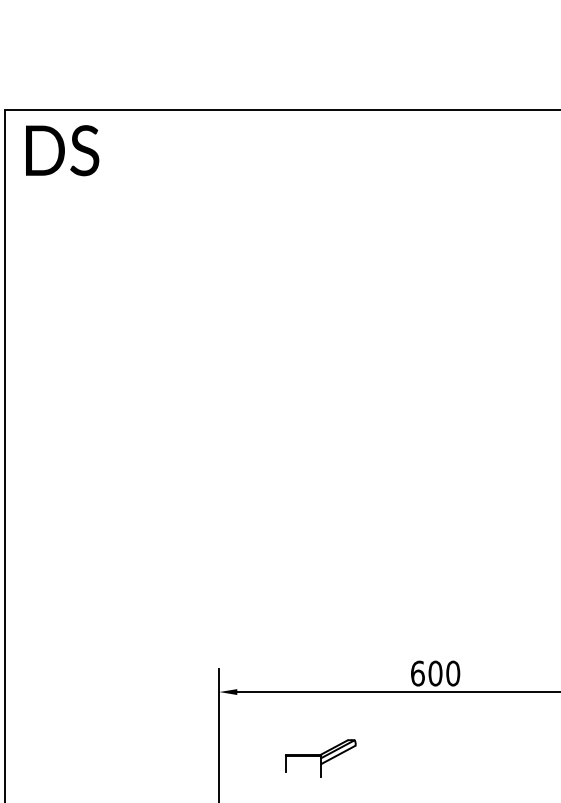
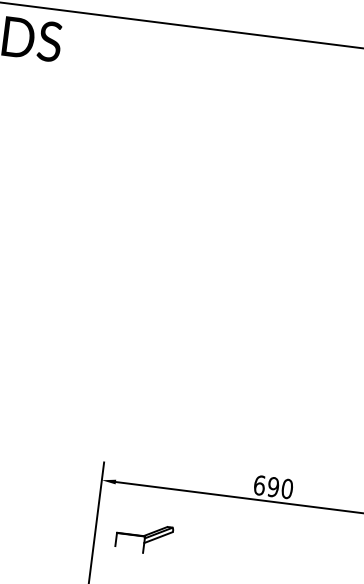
text: (435, 673) -> (273, 487), 600 -> 690
part: (320, 758) -> (144, 538), moved

